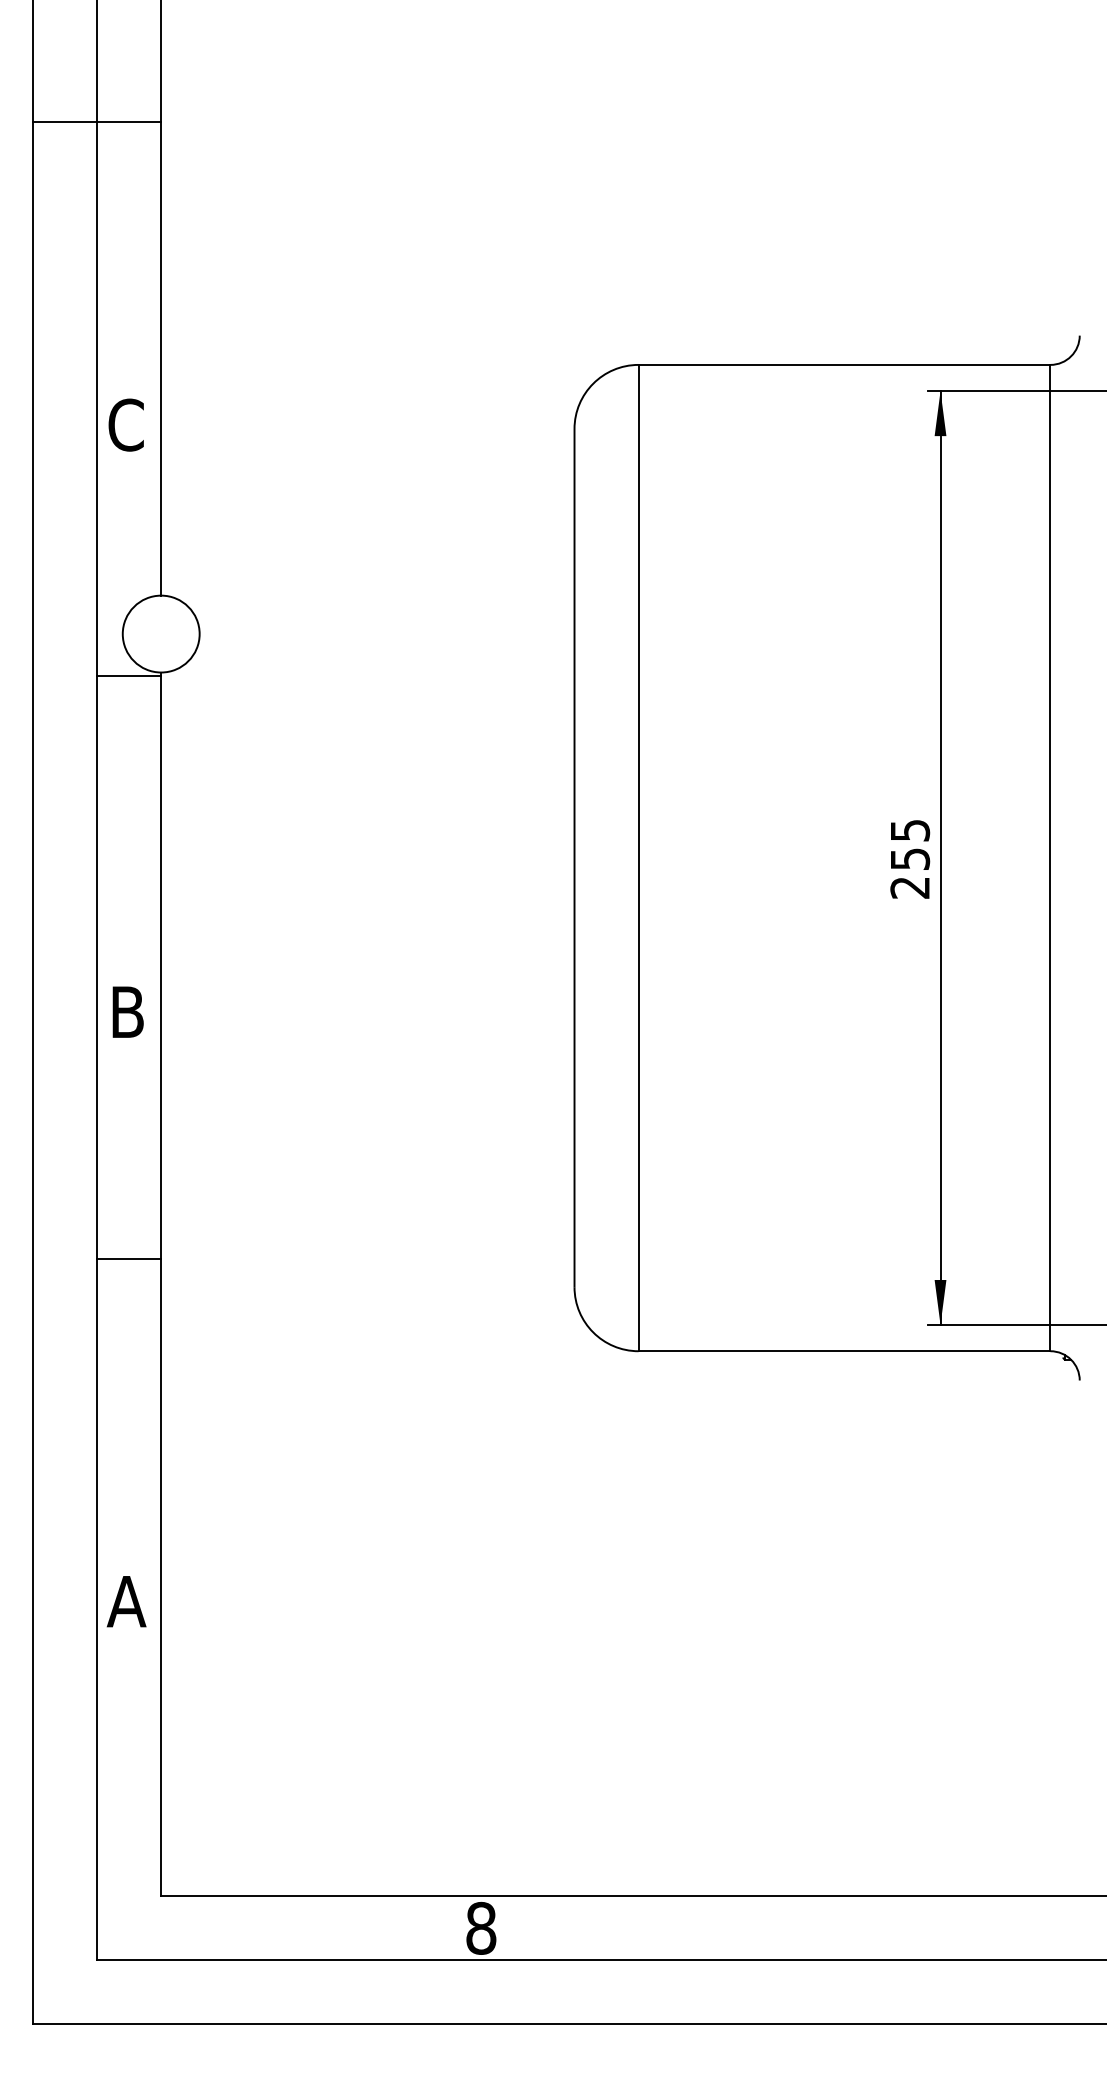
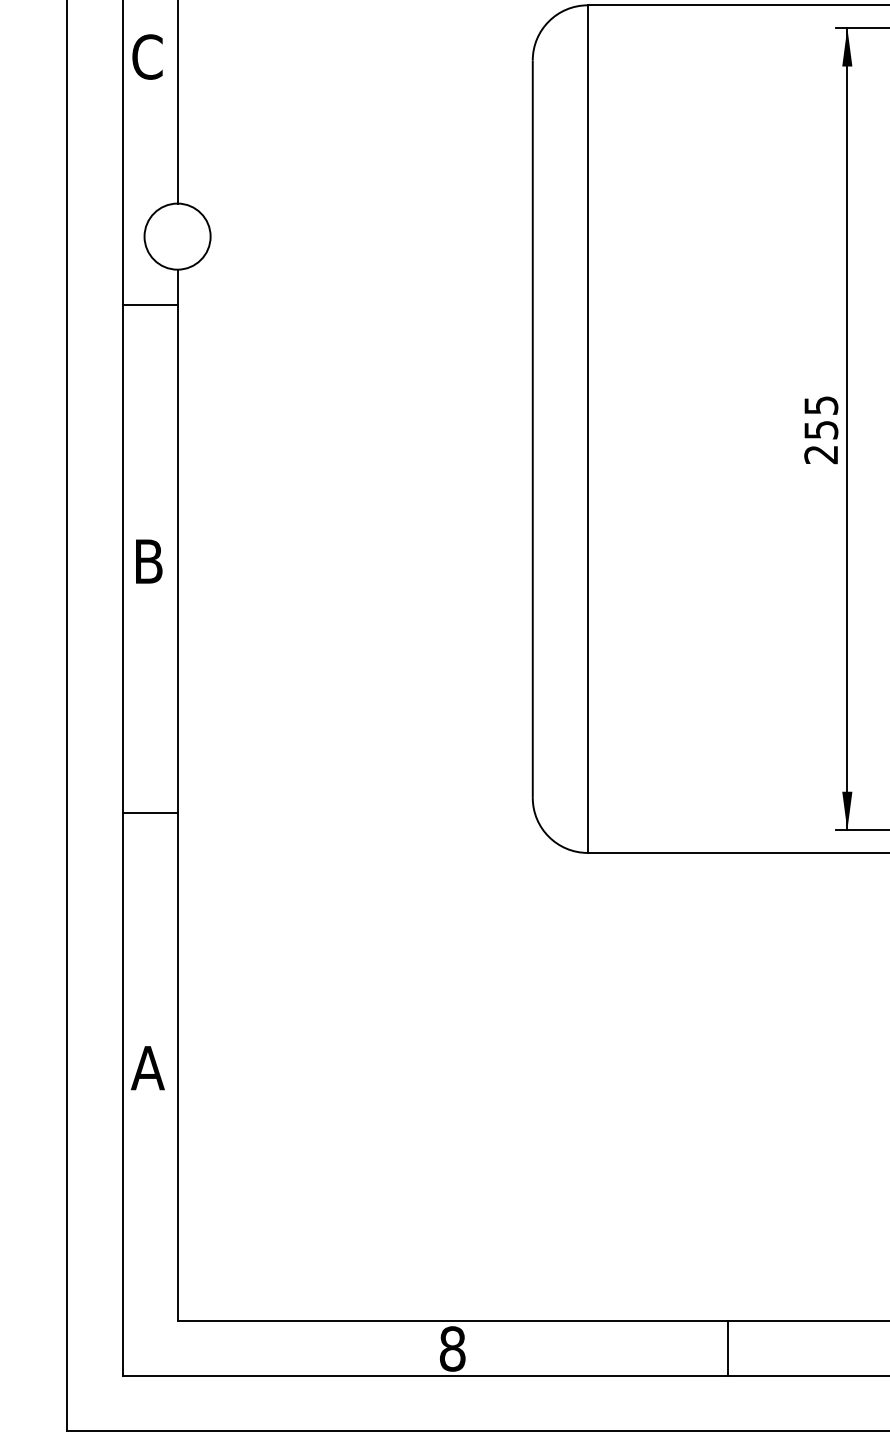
line: (129, 676) -> (150, 304), moved
line: (129, 1258) -> (150, 812), moved
line: (801, 1928) -> (727, 1349), added

